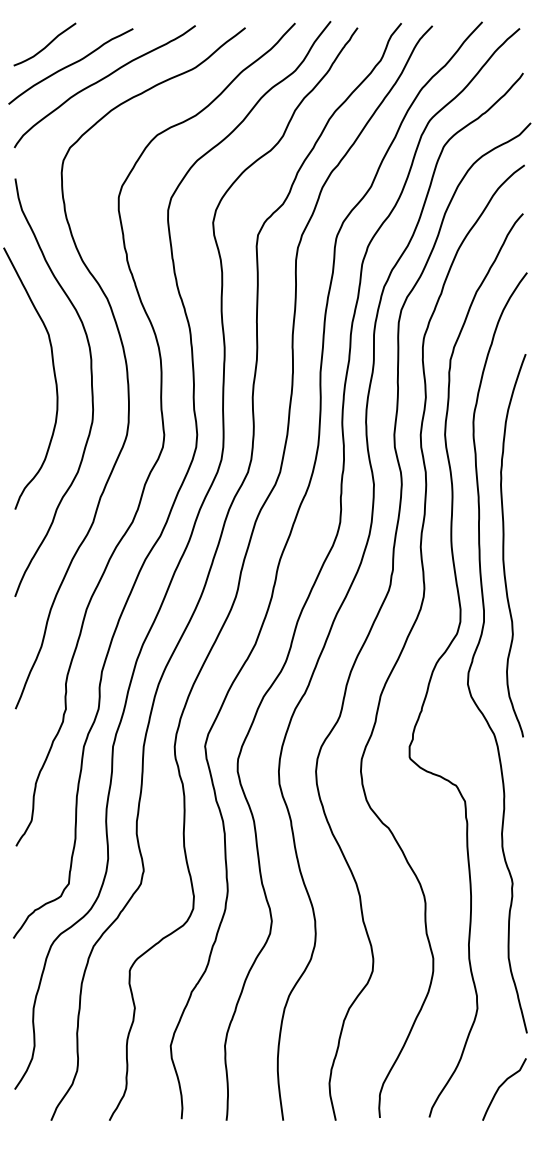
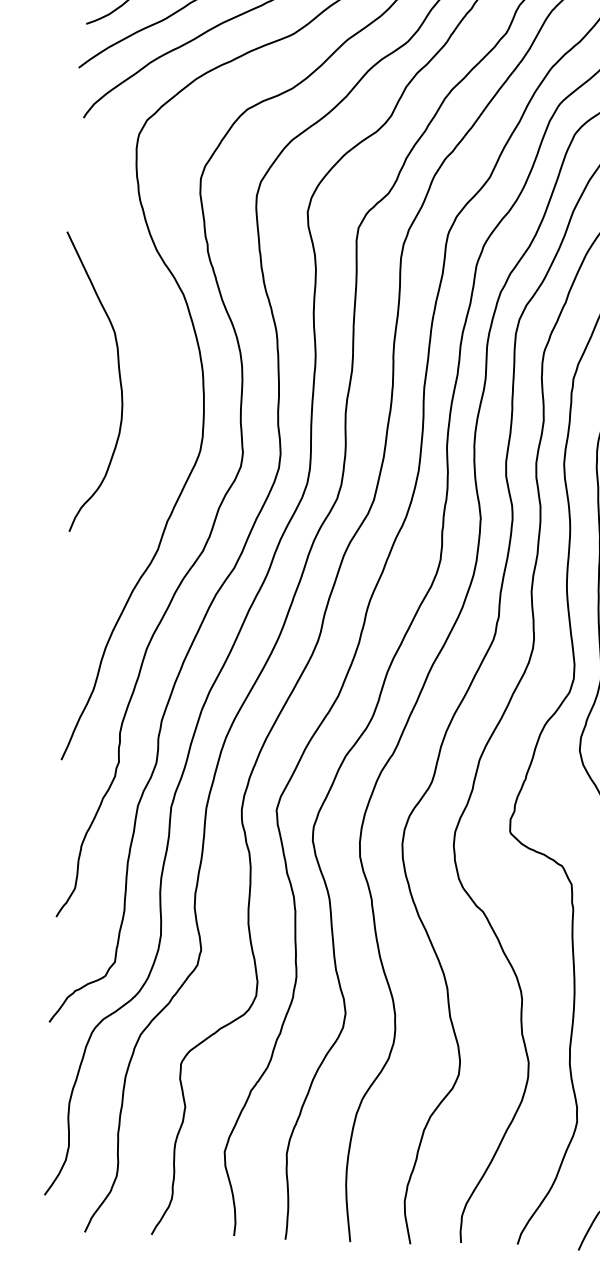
curve: (91, 387) -> (161, 395), removed

